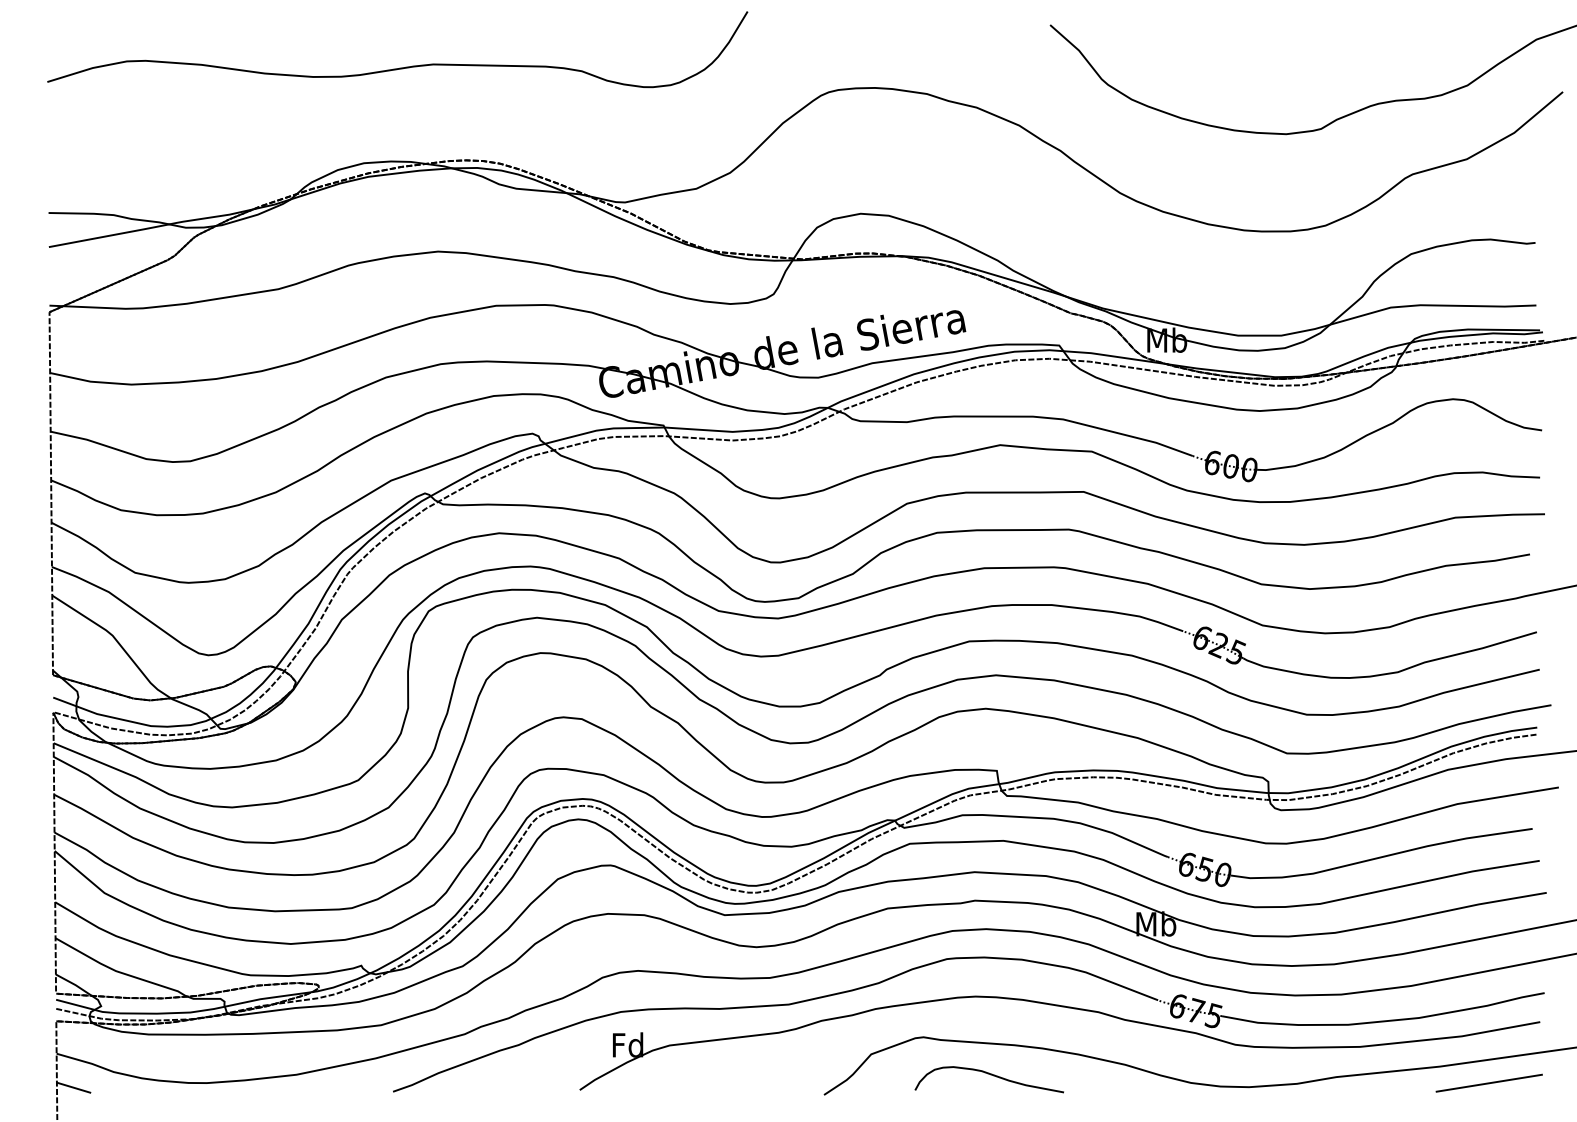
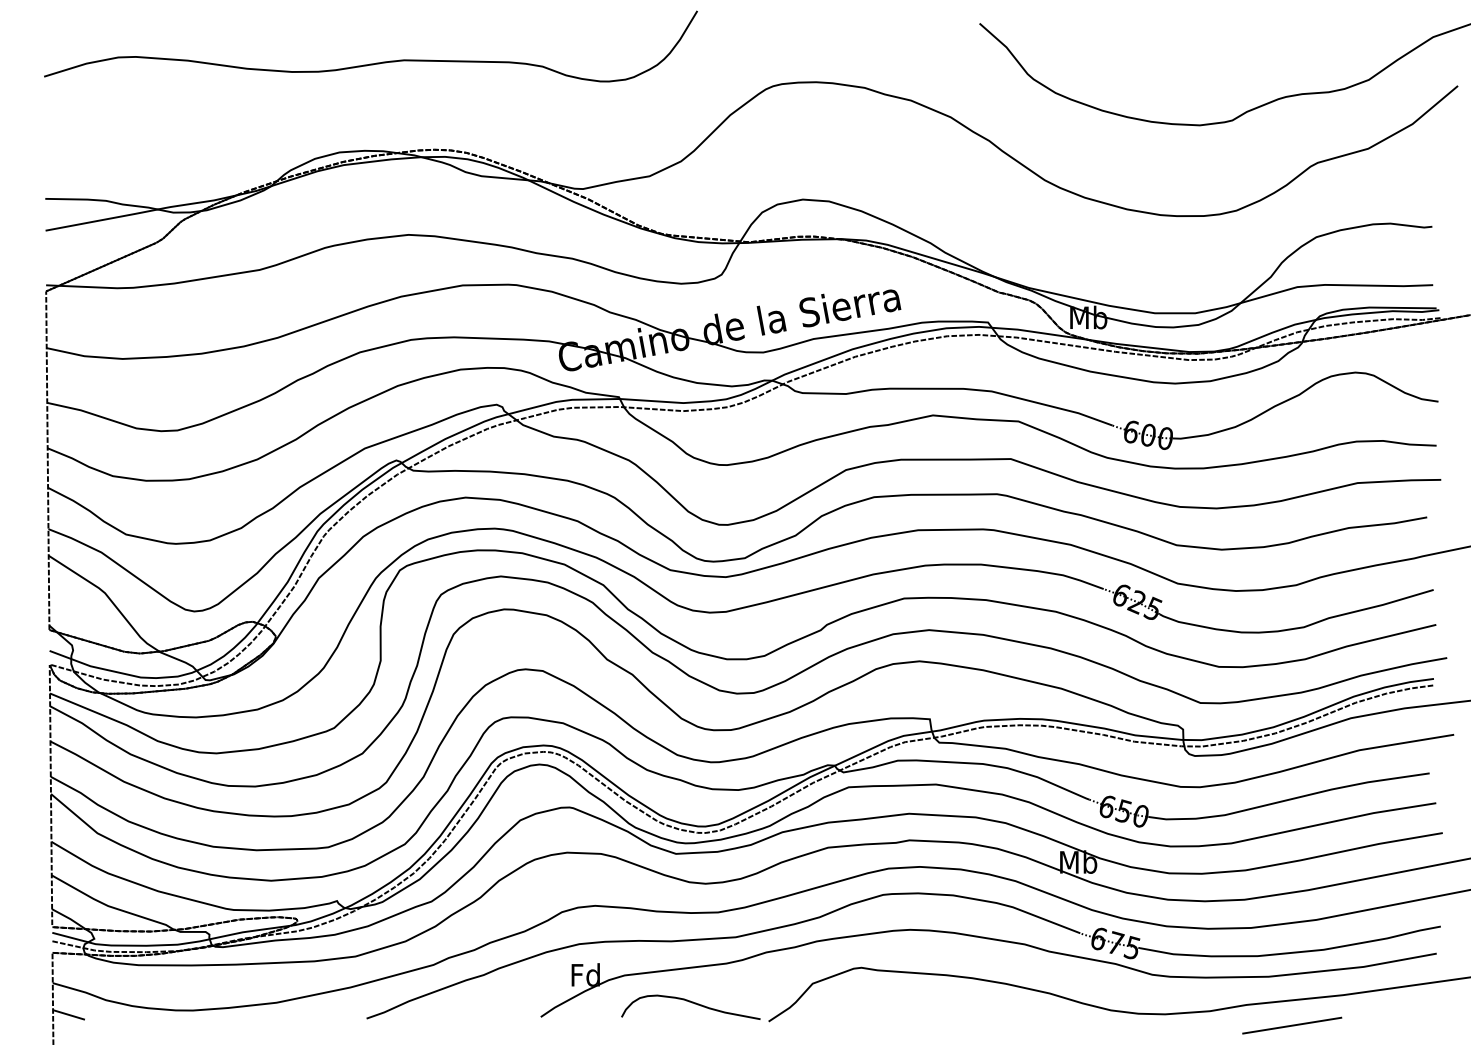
curve: (991, 1075) -> (692, 1003), moved
line: (1489, 1083) -> (1292, 1025), moved

